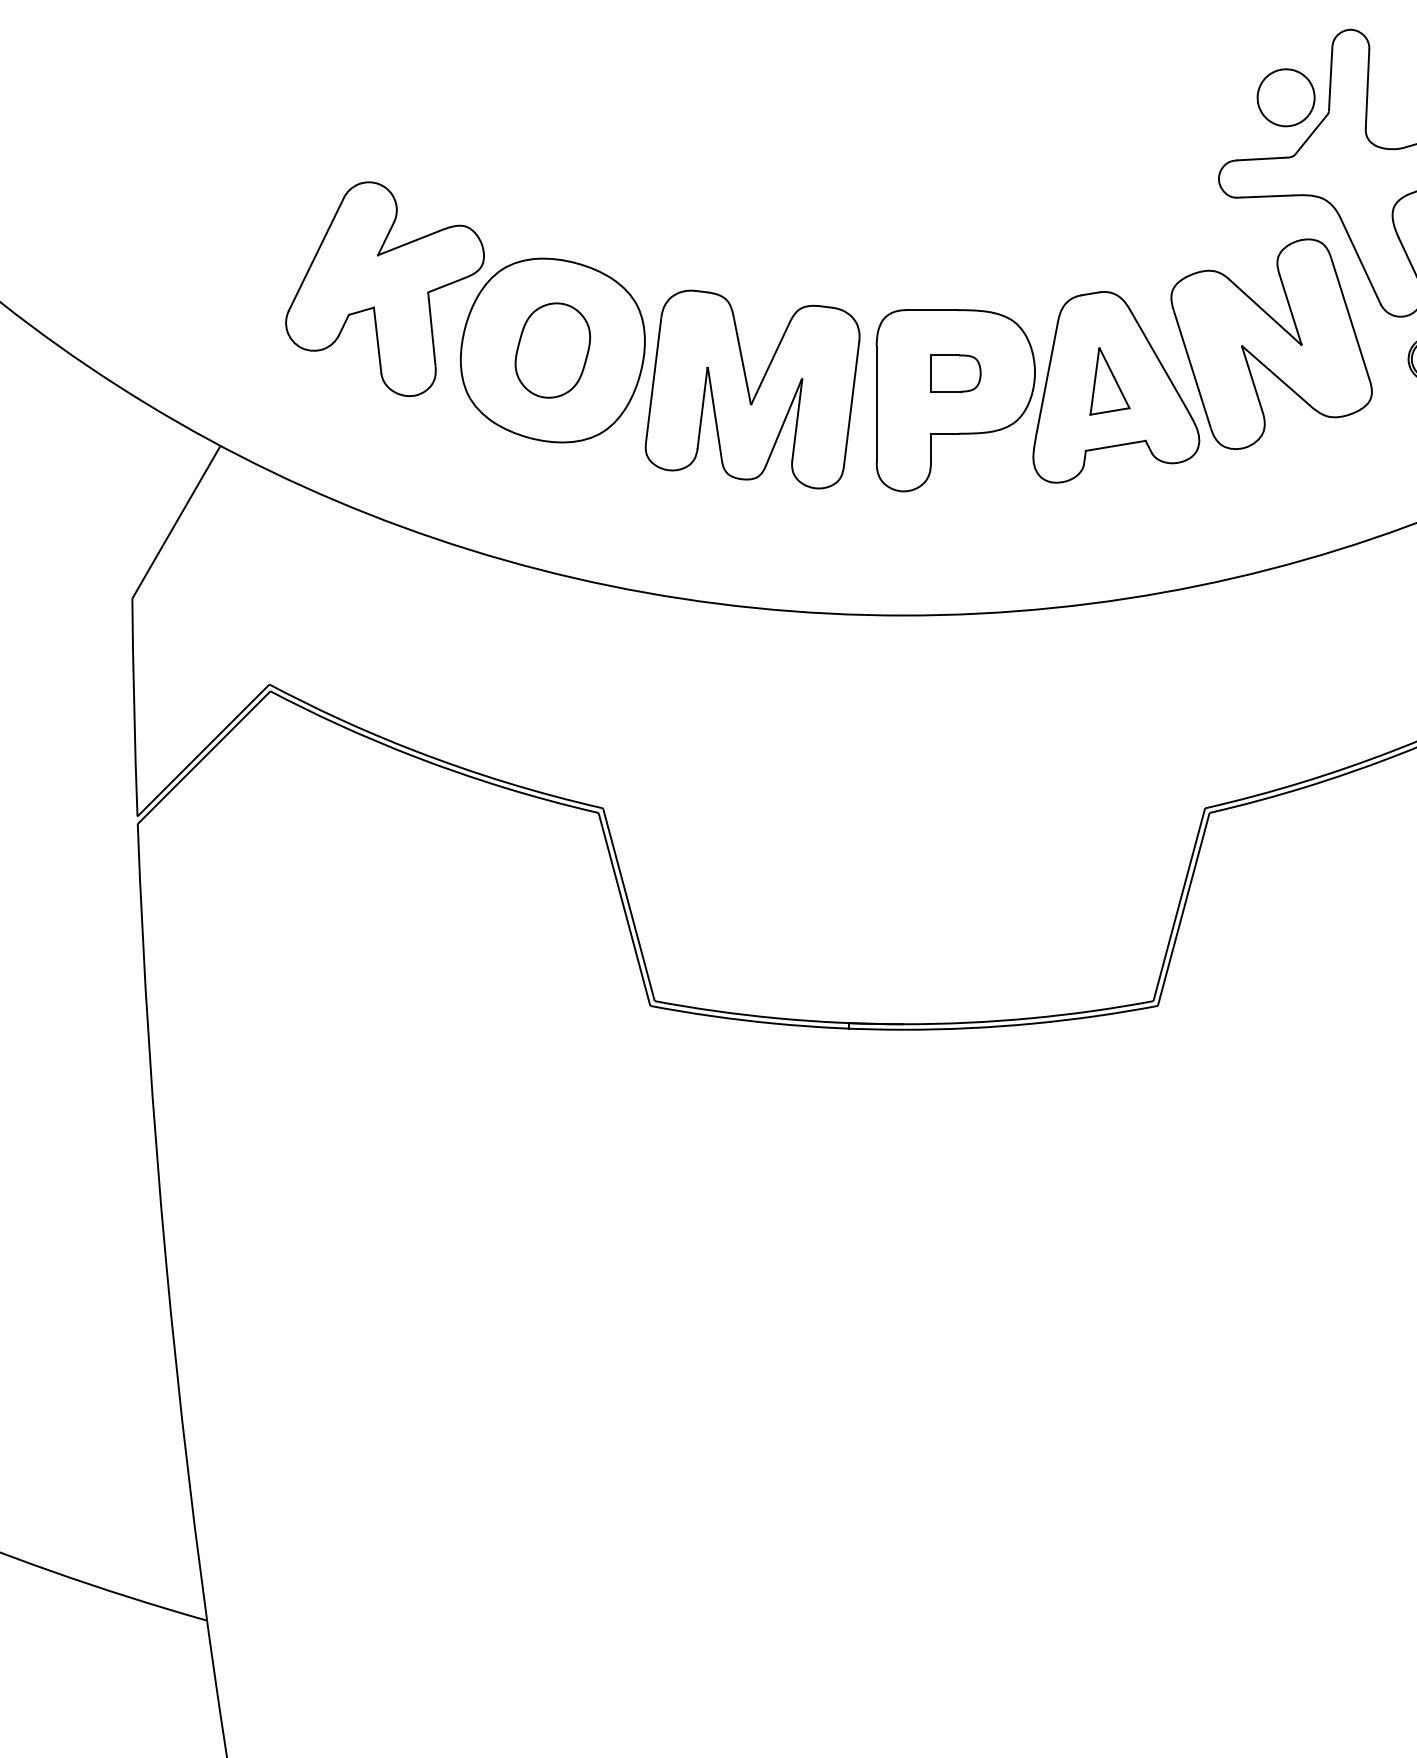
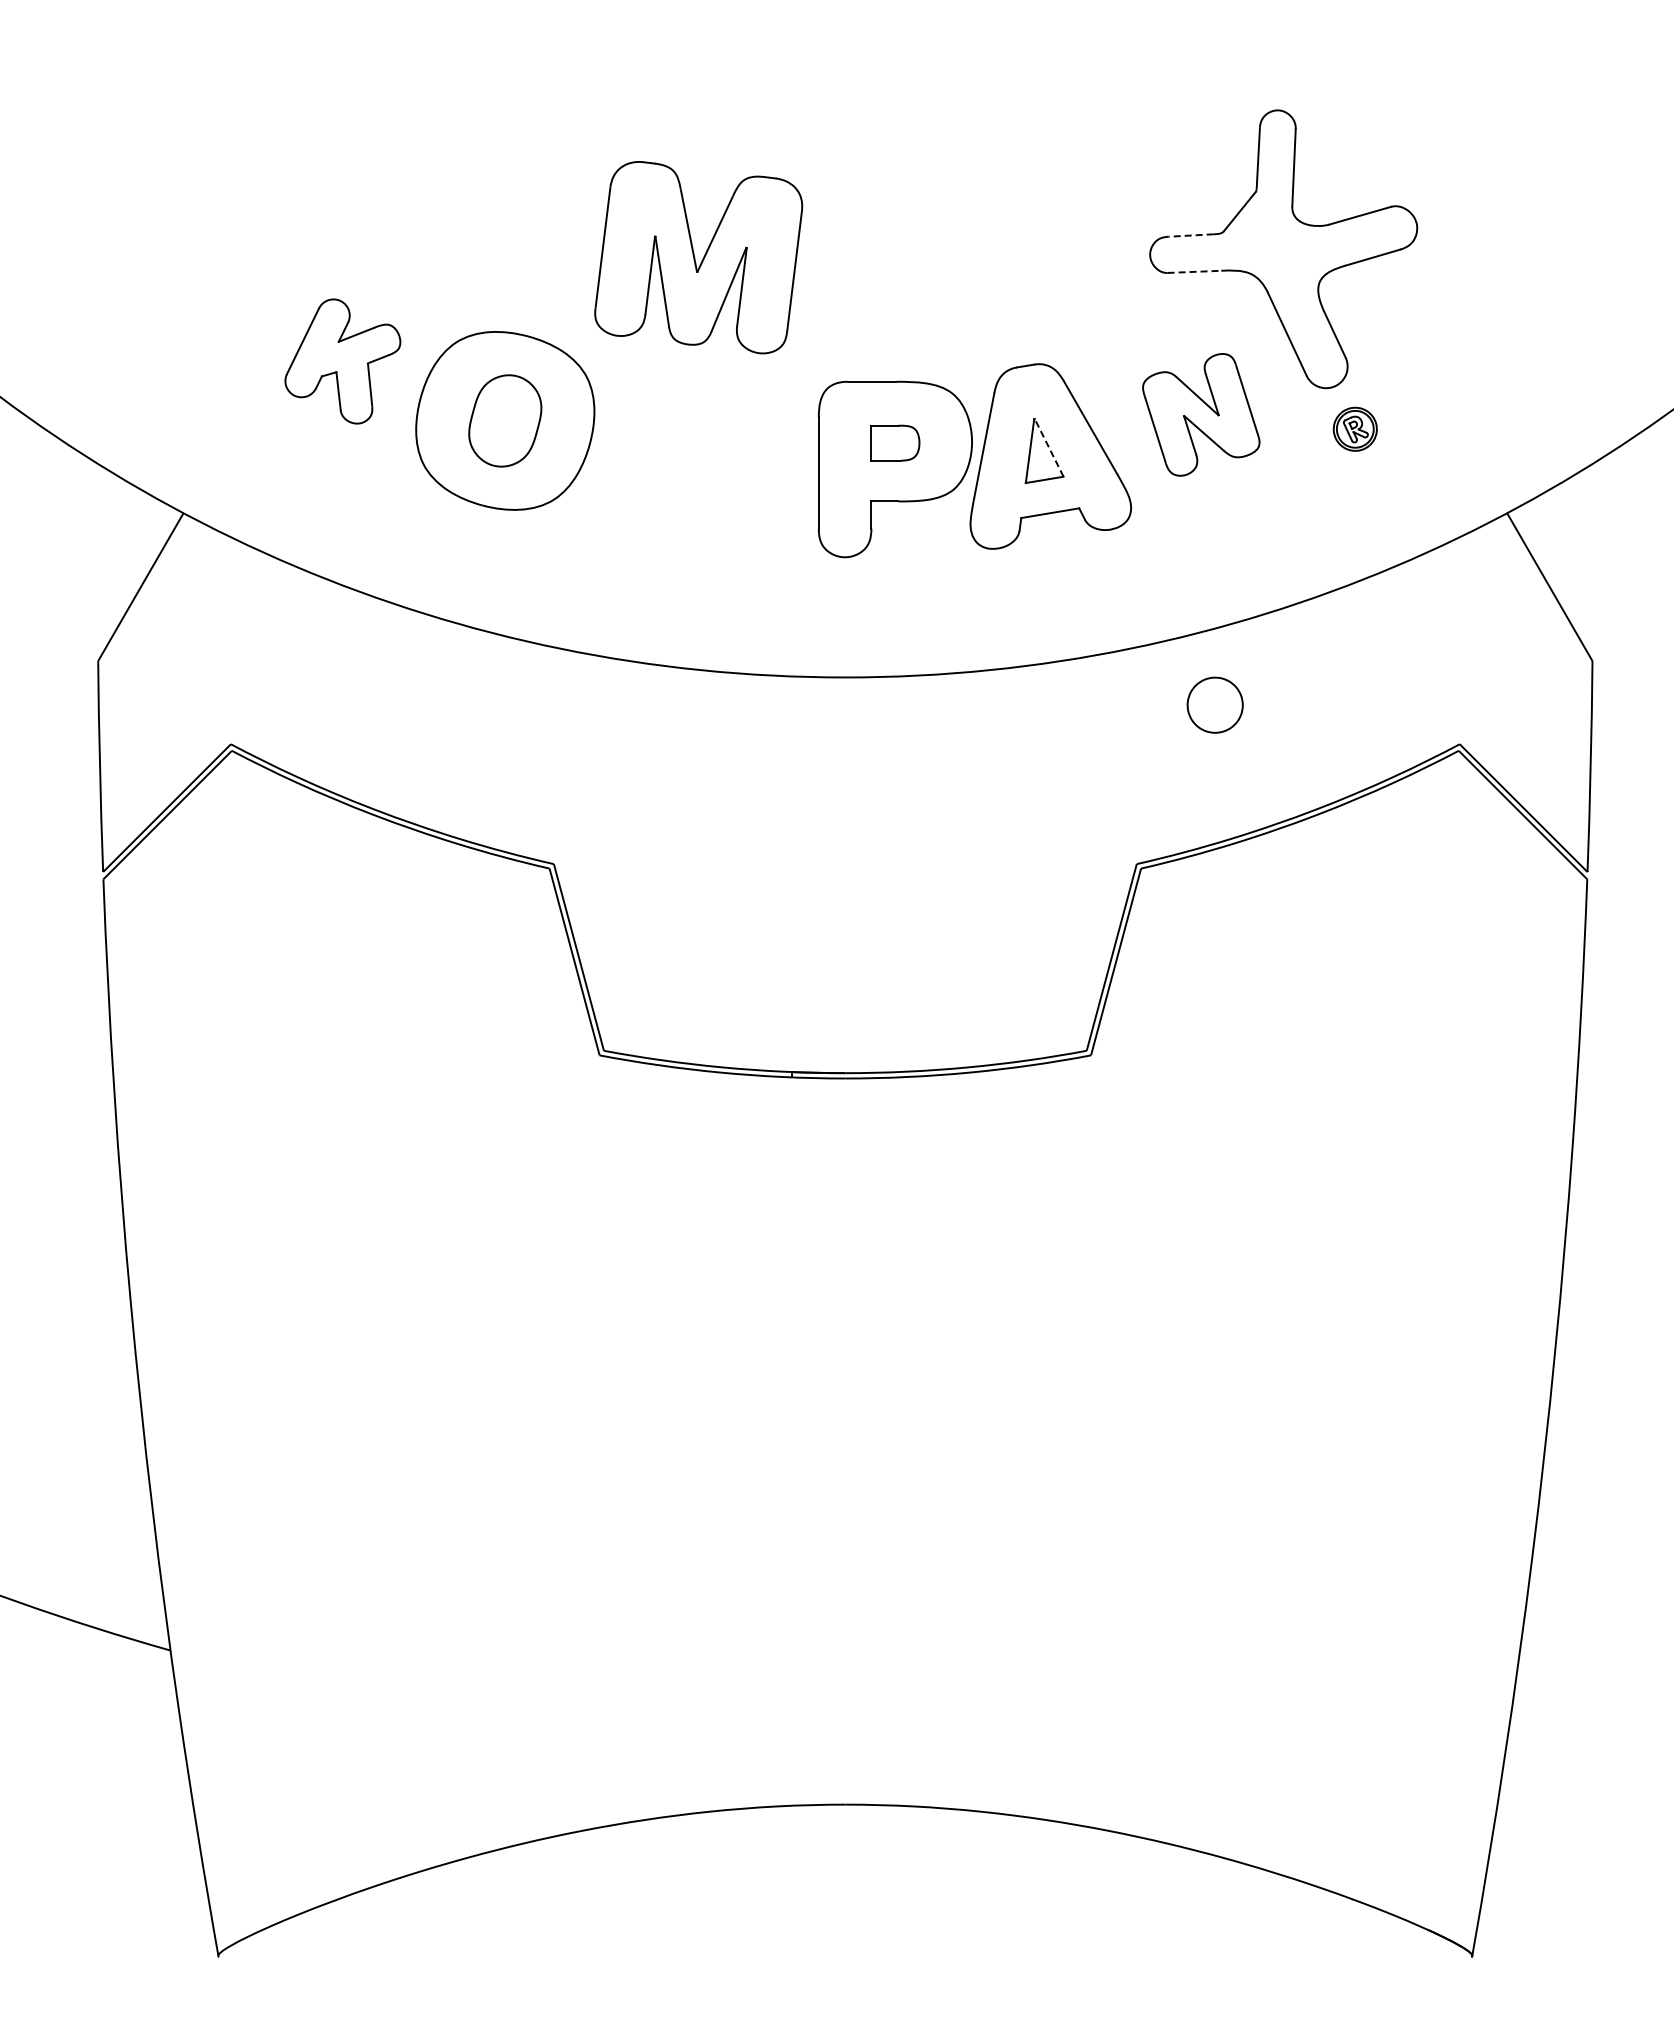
part: (1285, 97) -> (1214, 704), moved
line: (1261, 159) -> (1191, 235), solid -> dashed
line: (1264, 196) -> (1194, 271), solid -> dashed
part: (384, 289) -> (342, 361), size x0.6
part: (1271, 343) -> (1201, 414), size x0.6
line: (1113, 378) -> (1048, 447), solid -> dashed
part: (752, 389) -> (698, 257), moved

